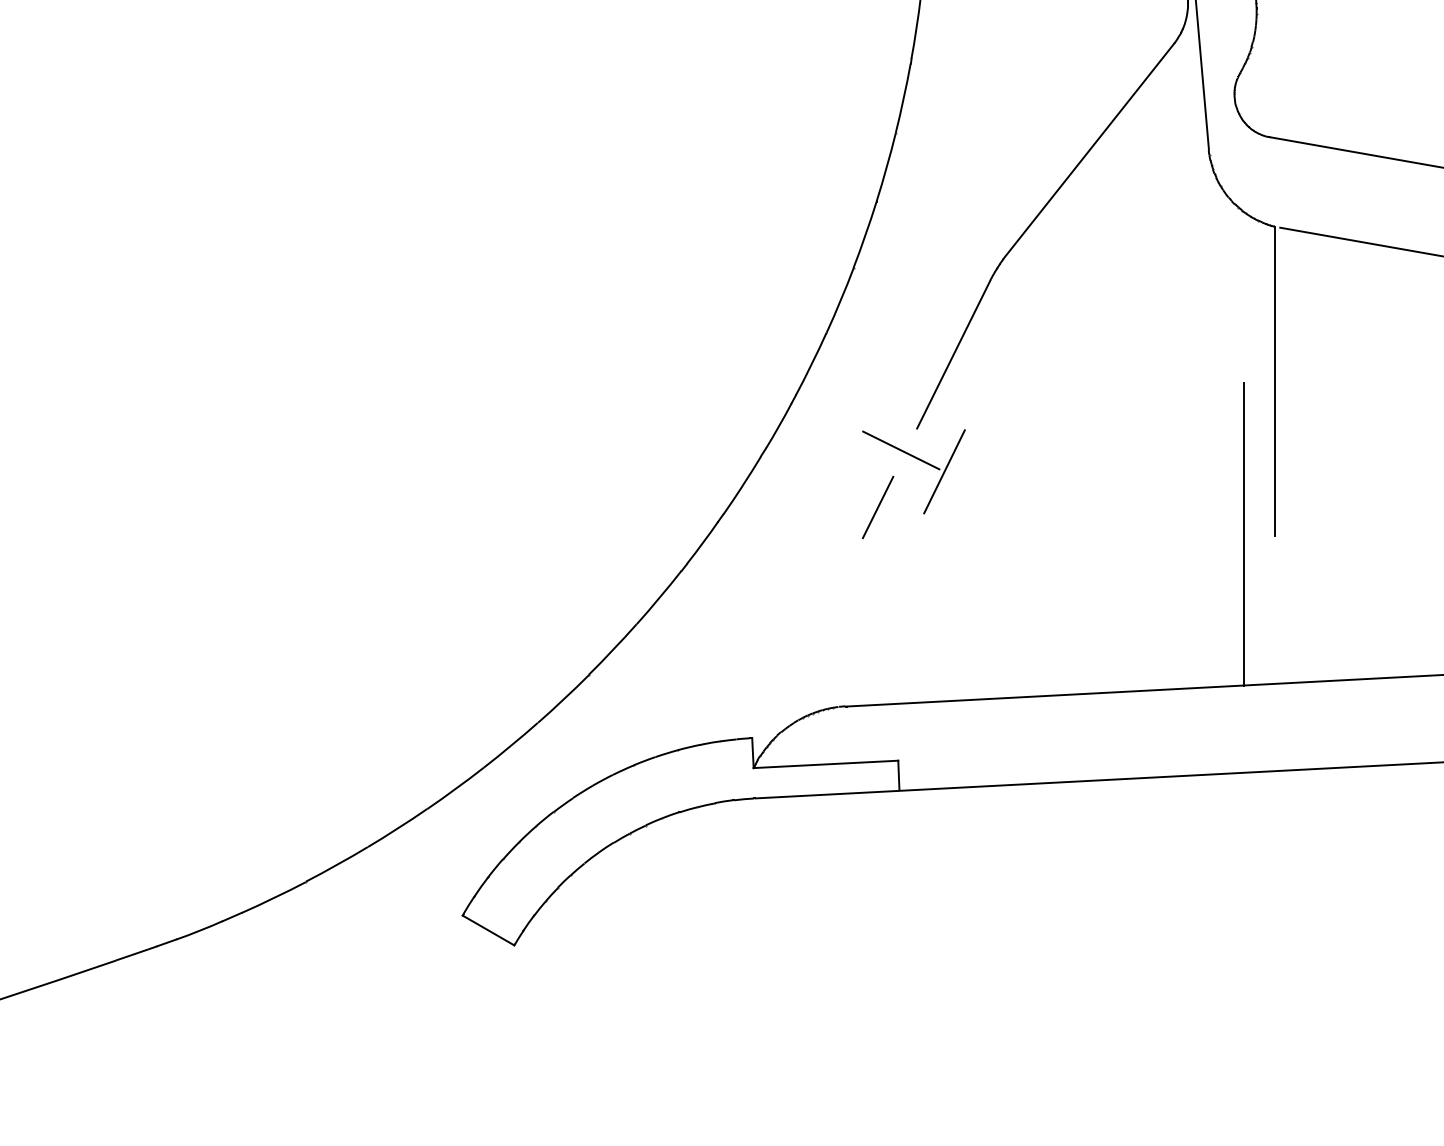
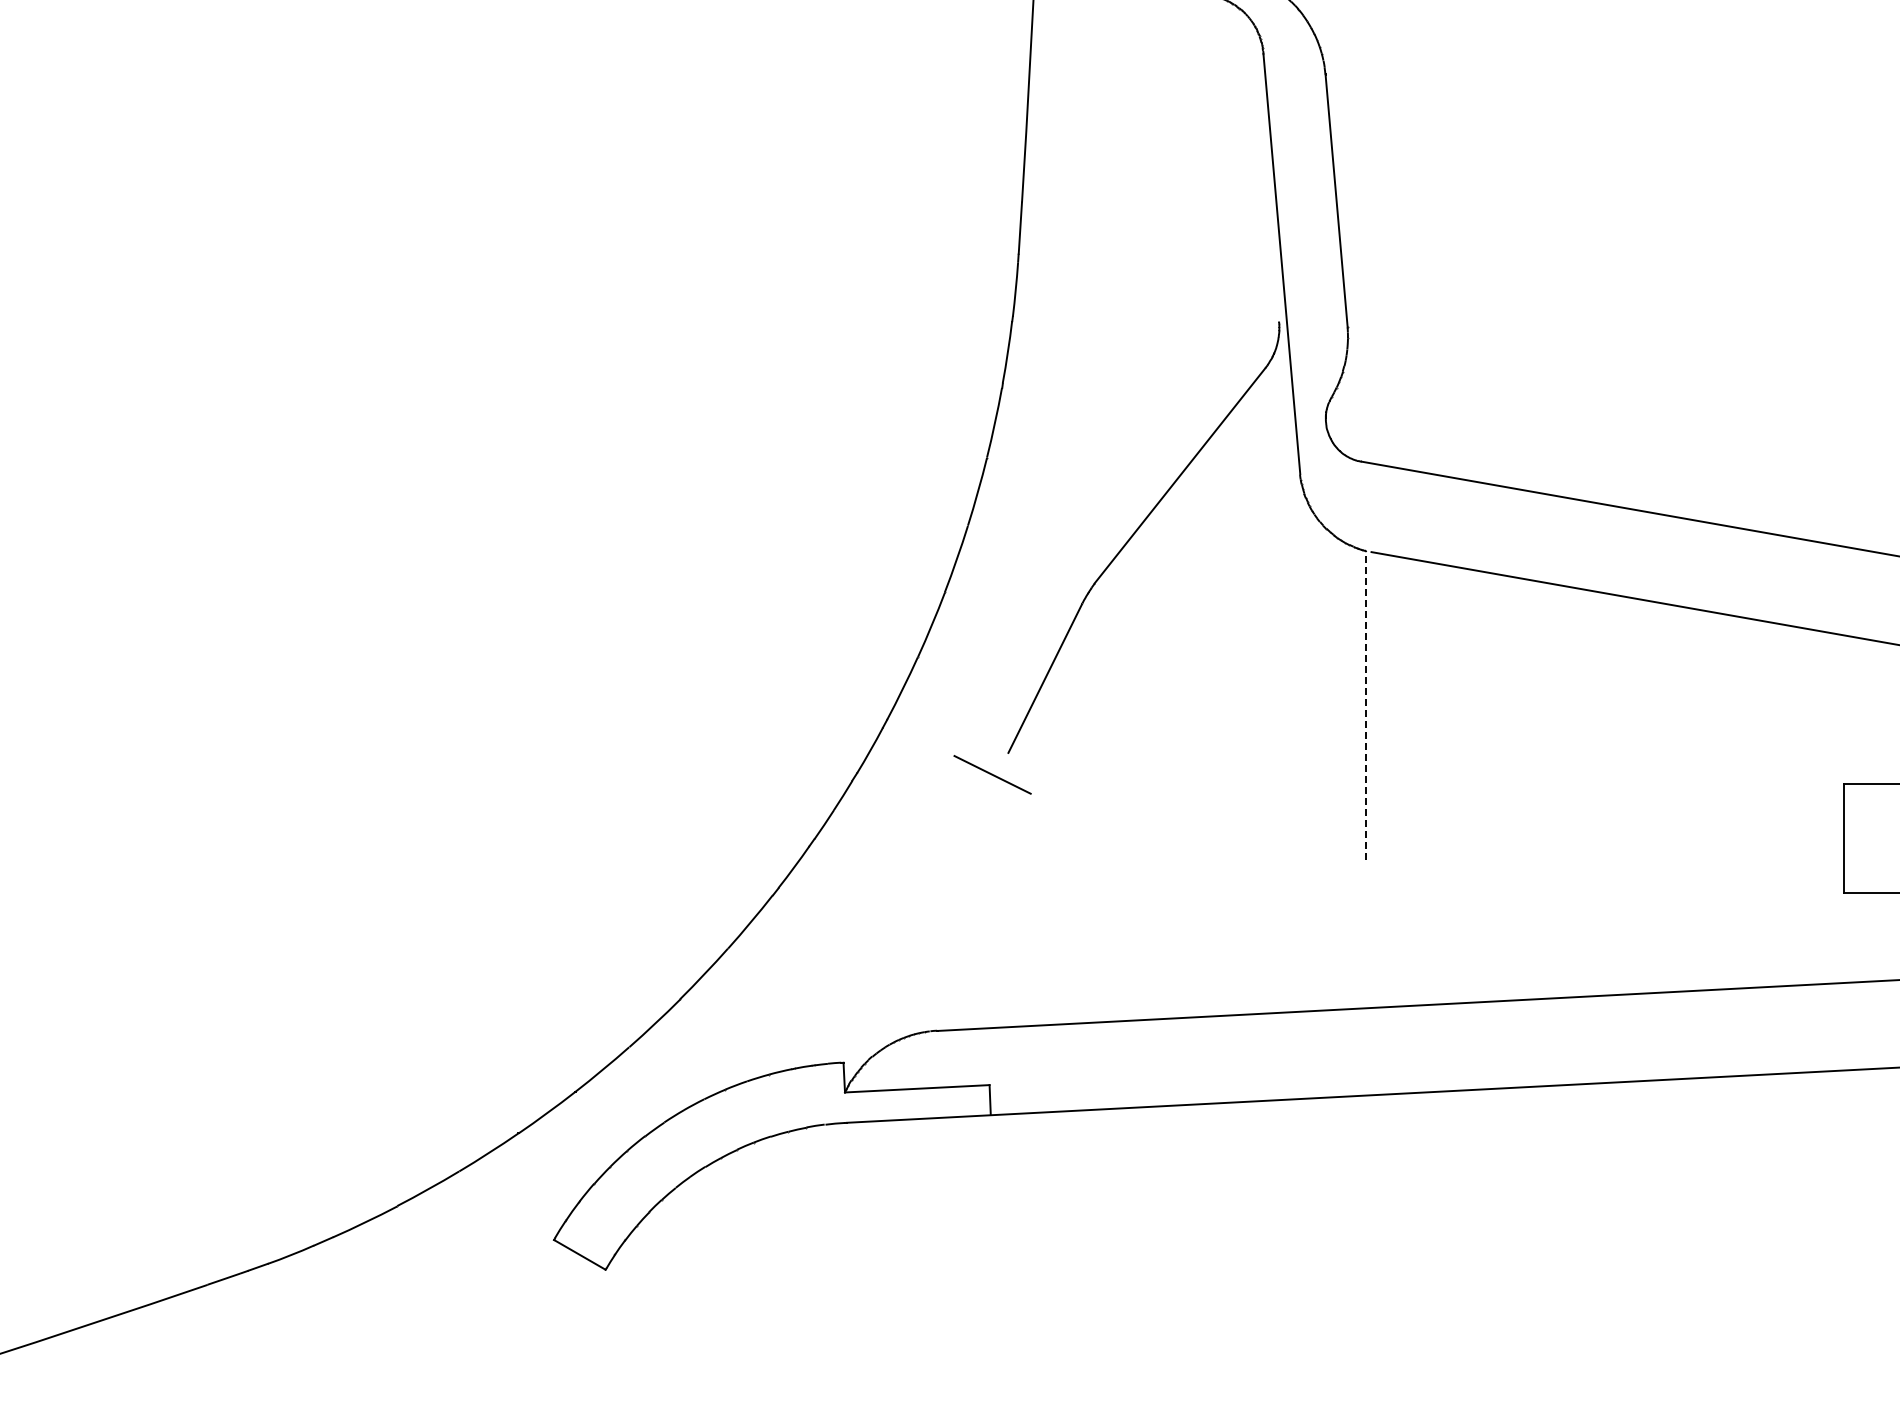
line: (1274, 381) -> (1365, 705), solid -> dashed
line: (944, 471) -> (1035, 795), removed
line: (878, 507) -> (969, 831), removed
line: (1244, 534) -> (1335, 858), removed

